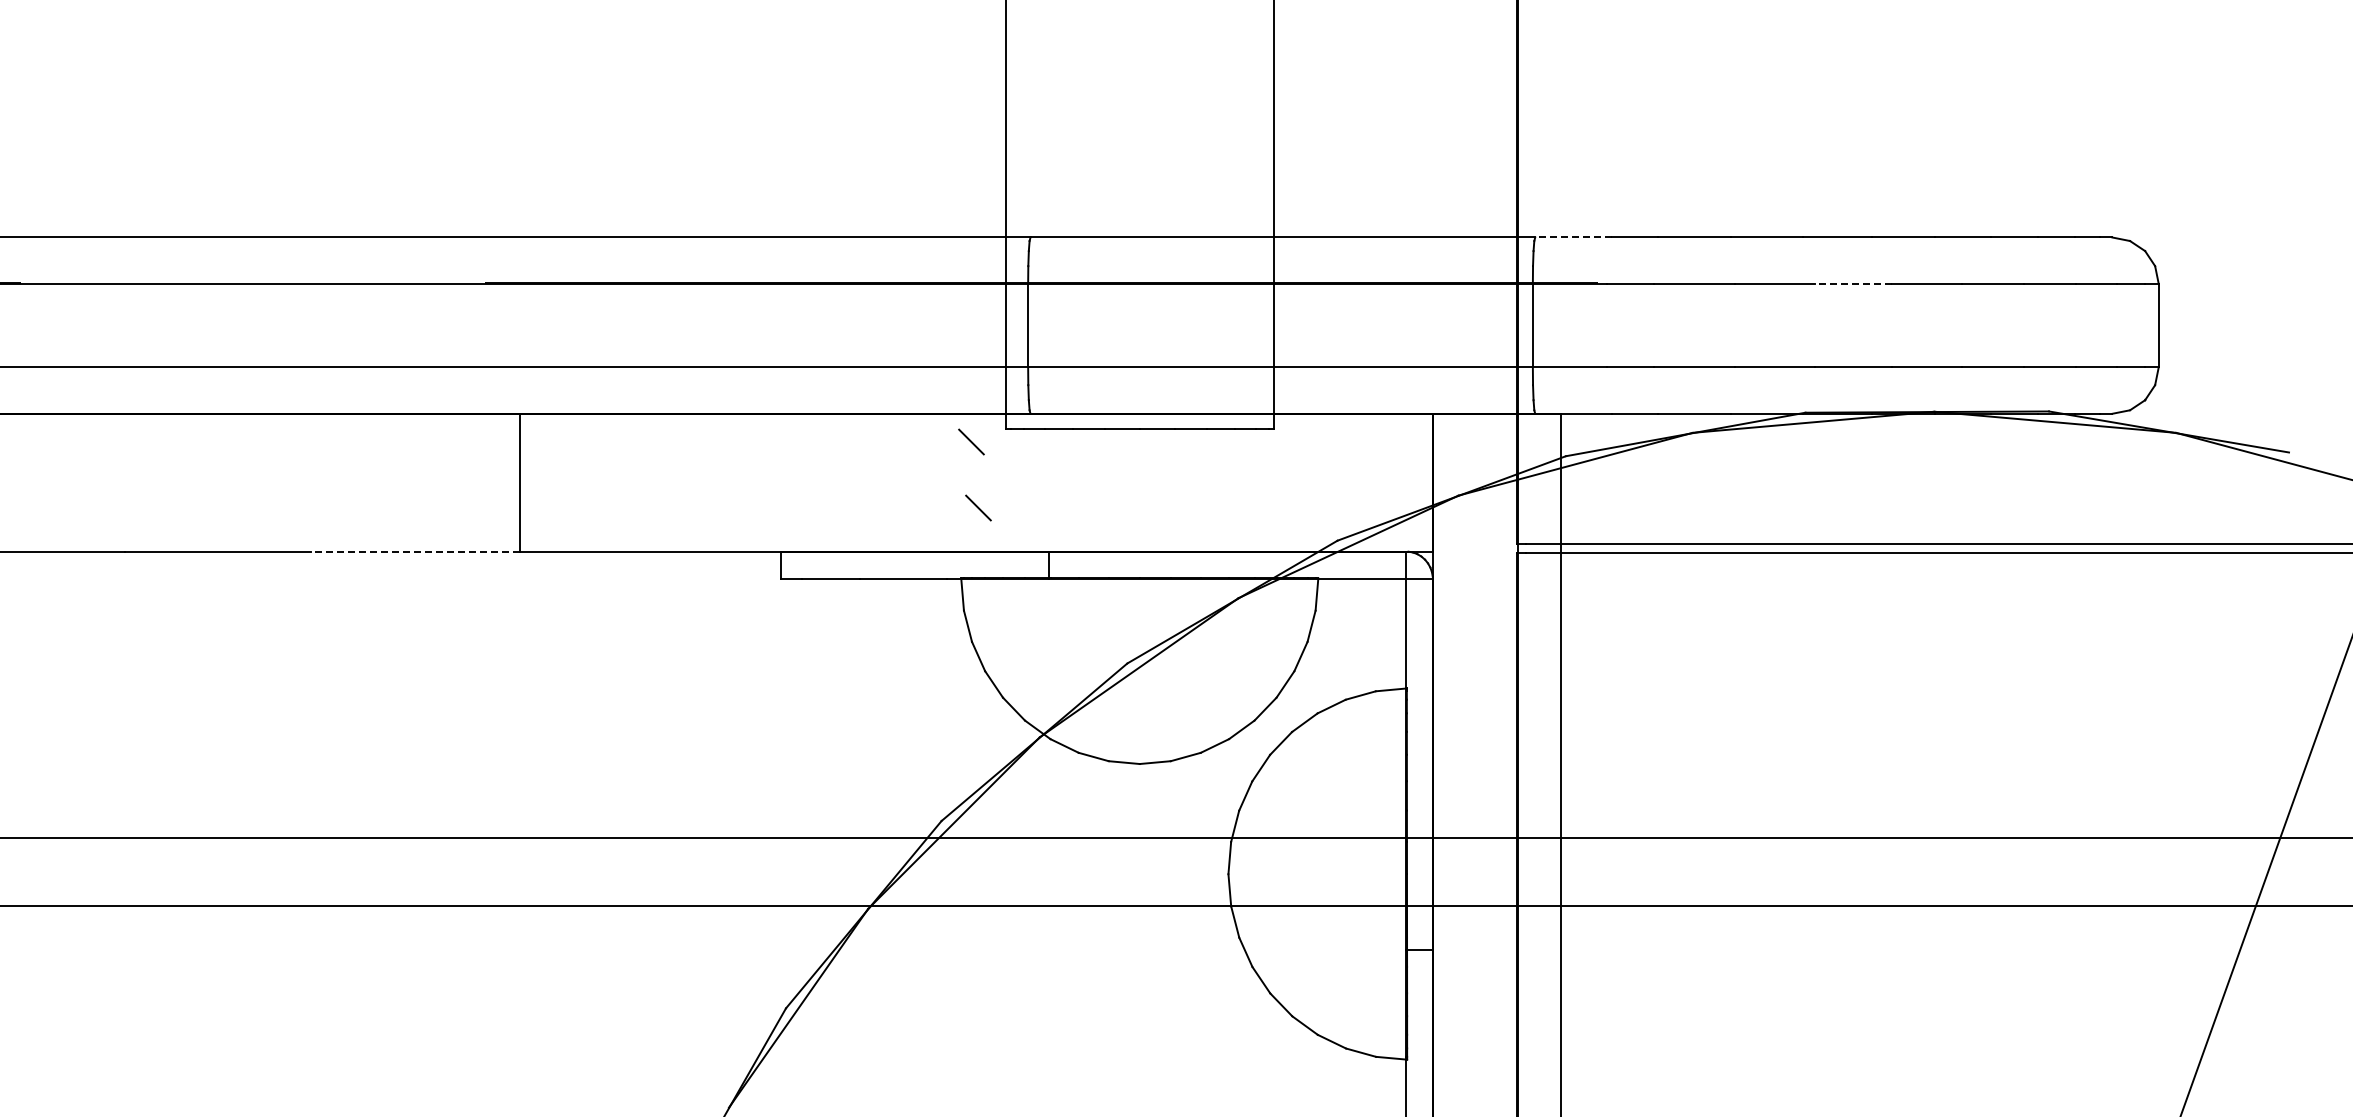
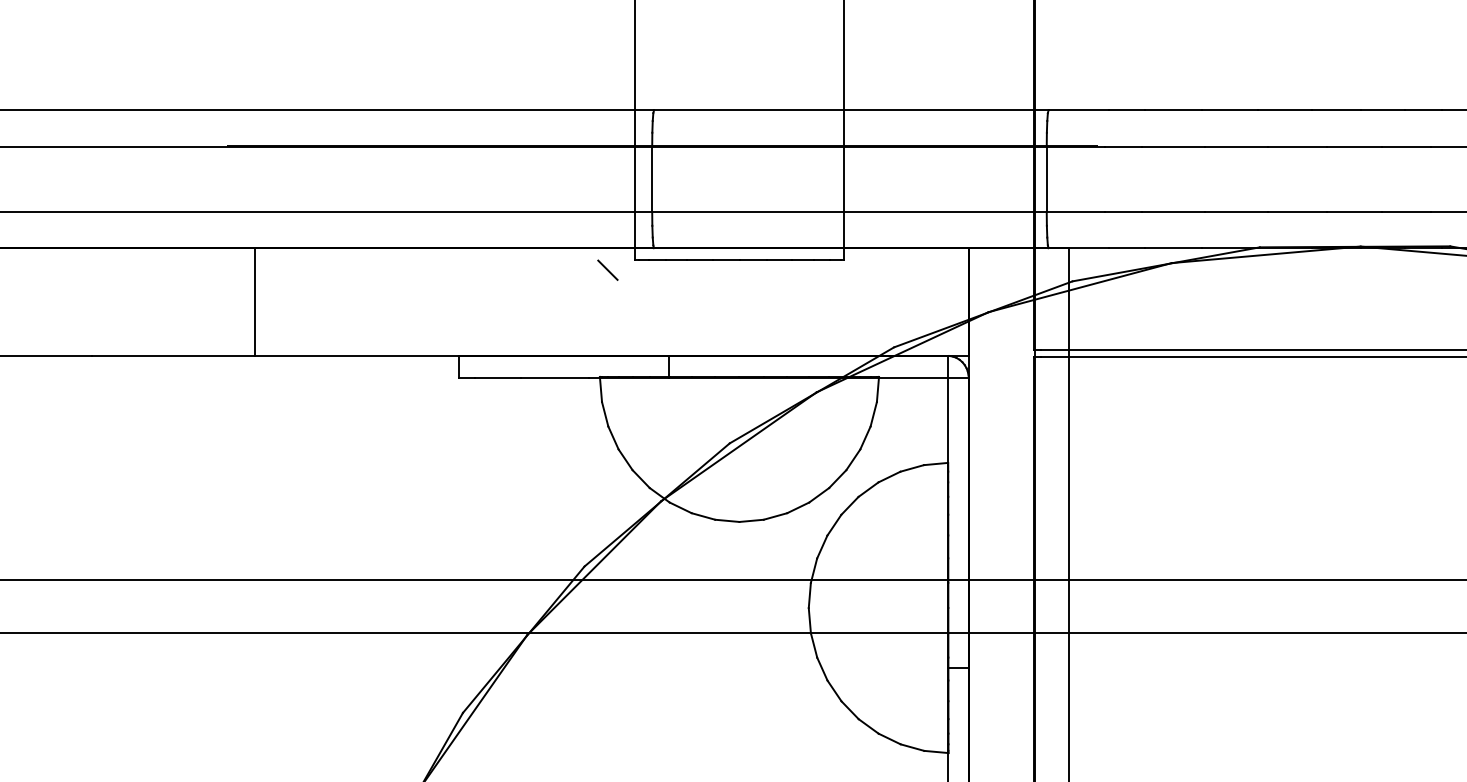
line: (1573, 237) -> (1078, 110), dashed -> solid
line: (1852, 283) -> (1296, 146), dashed -> solid
line: (978, 507) -> (613, 321), removed
line: (415, 551) -> (173, 355), dashed -> solid

